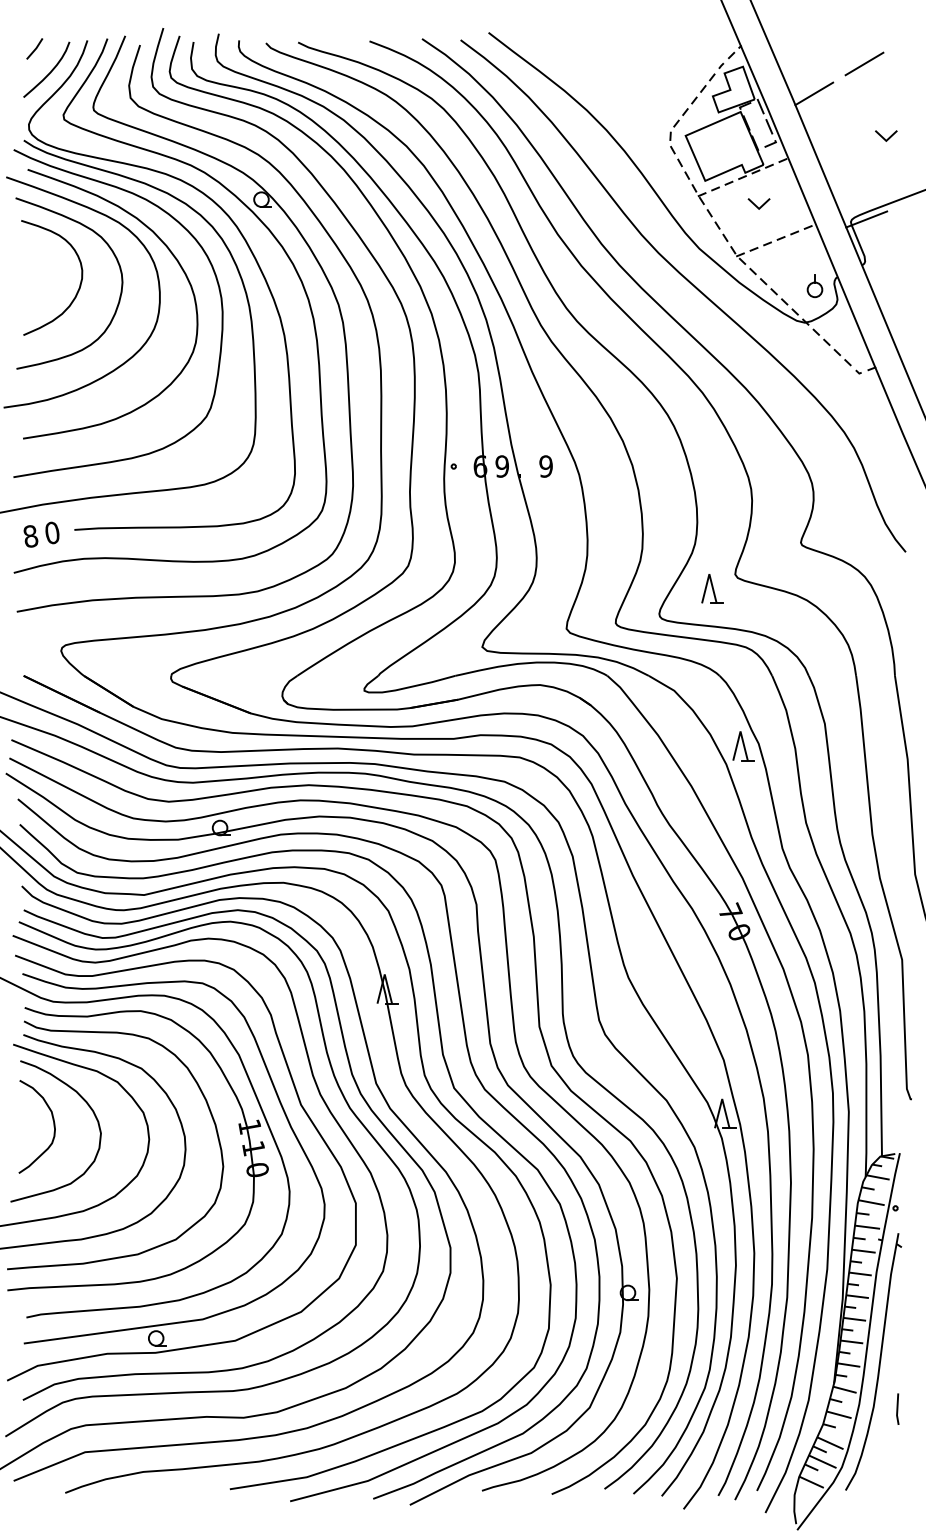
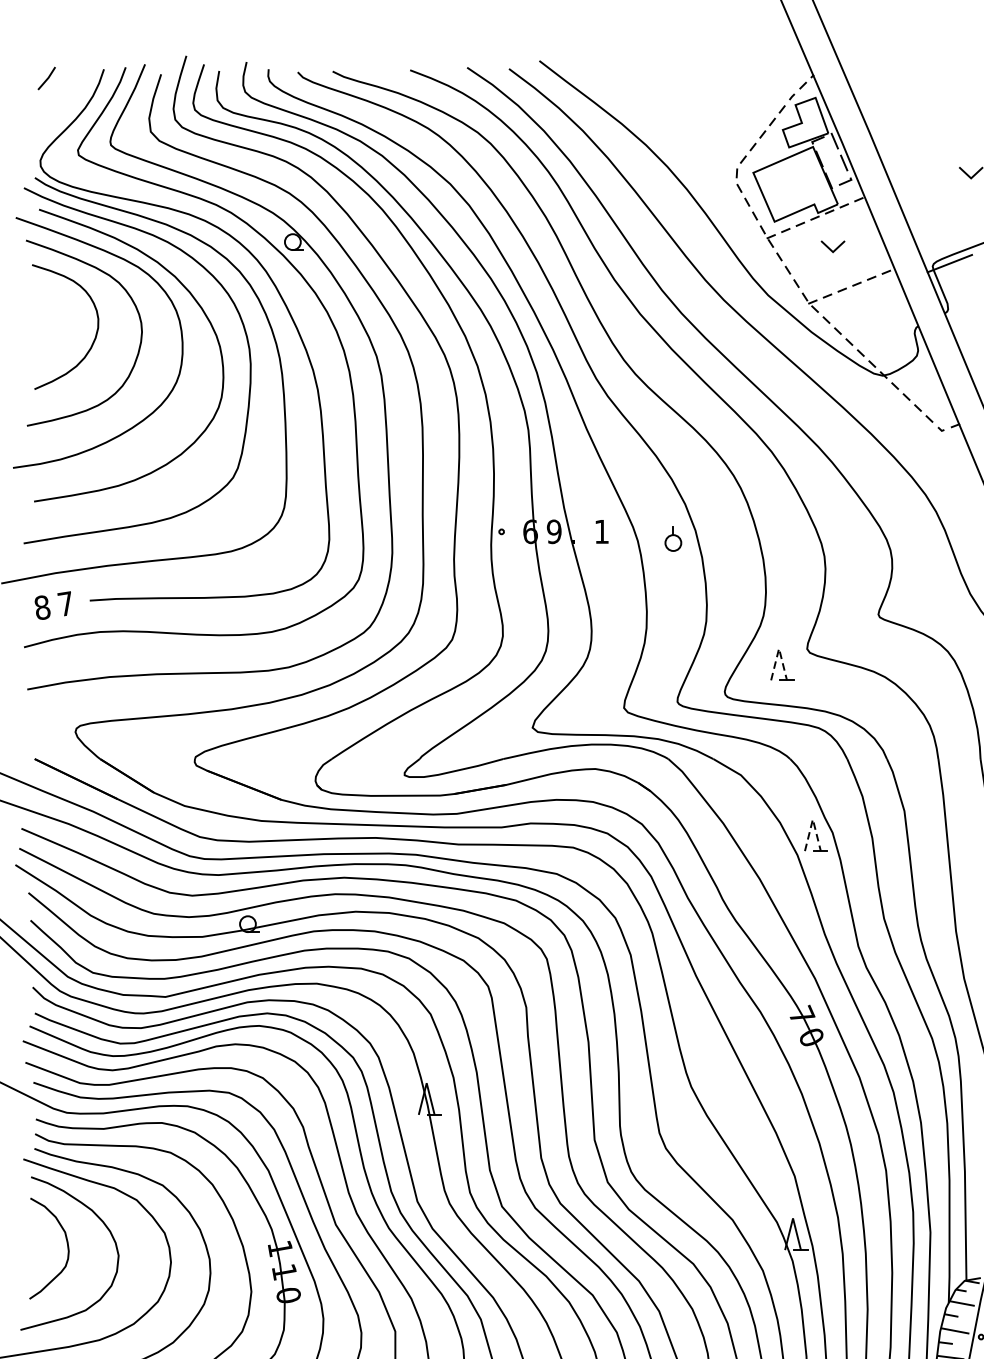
line: (864, 63) -> (947, 94), removed
curve: (49, 72) -> (62, 104), removed
line: (814, 93) -> (893, 126), removed
part: (814, 286) -> (672, 539), moved
text: (545, 466) -> (601, 531), 9 -> 1
text: (51, 532) -> (64, 603), 0 -> 7
line: (709, 574) -> (779, 649), solid -> dashed
line: (740, 731) -> (812, 819), solid -> dashed

